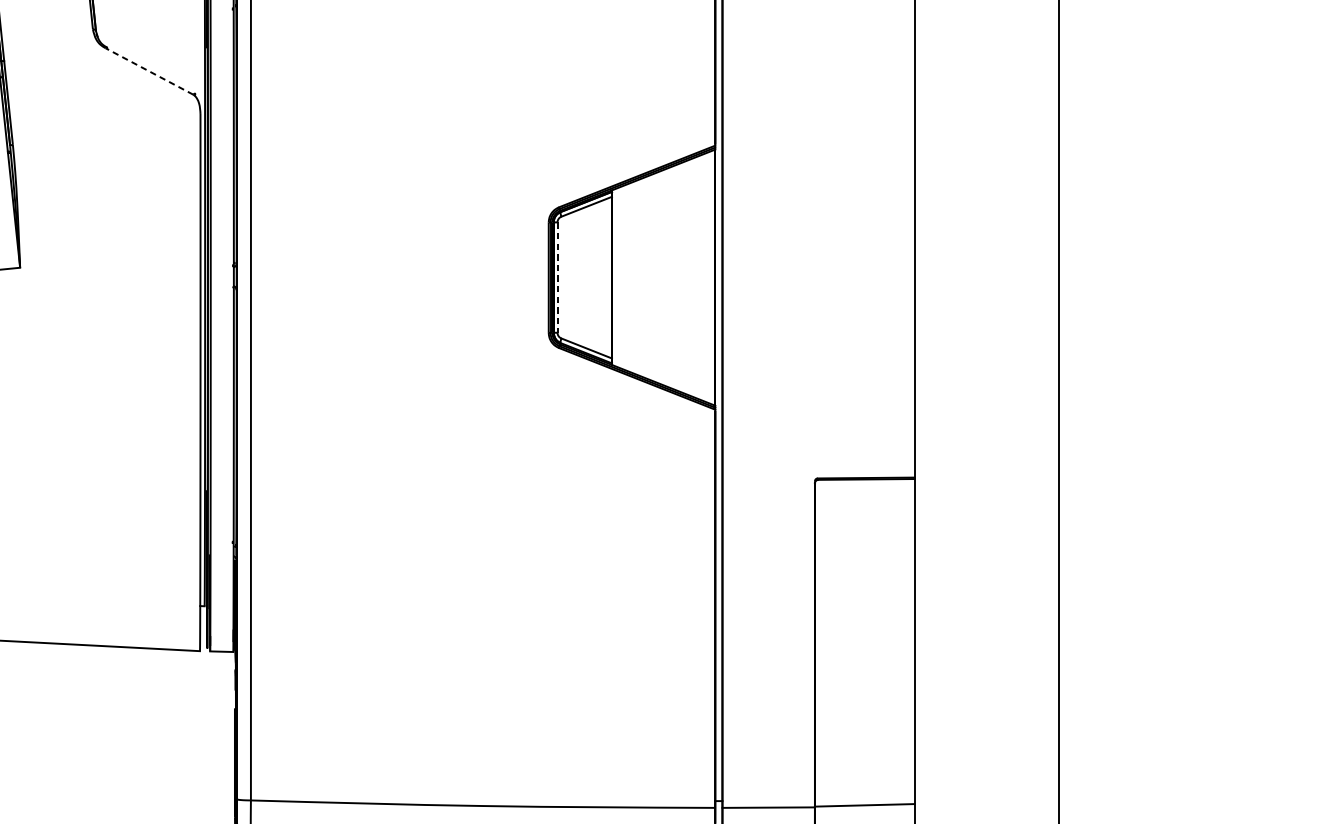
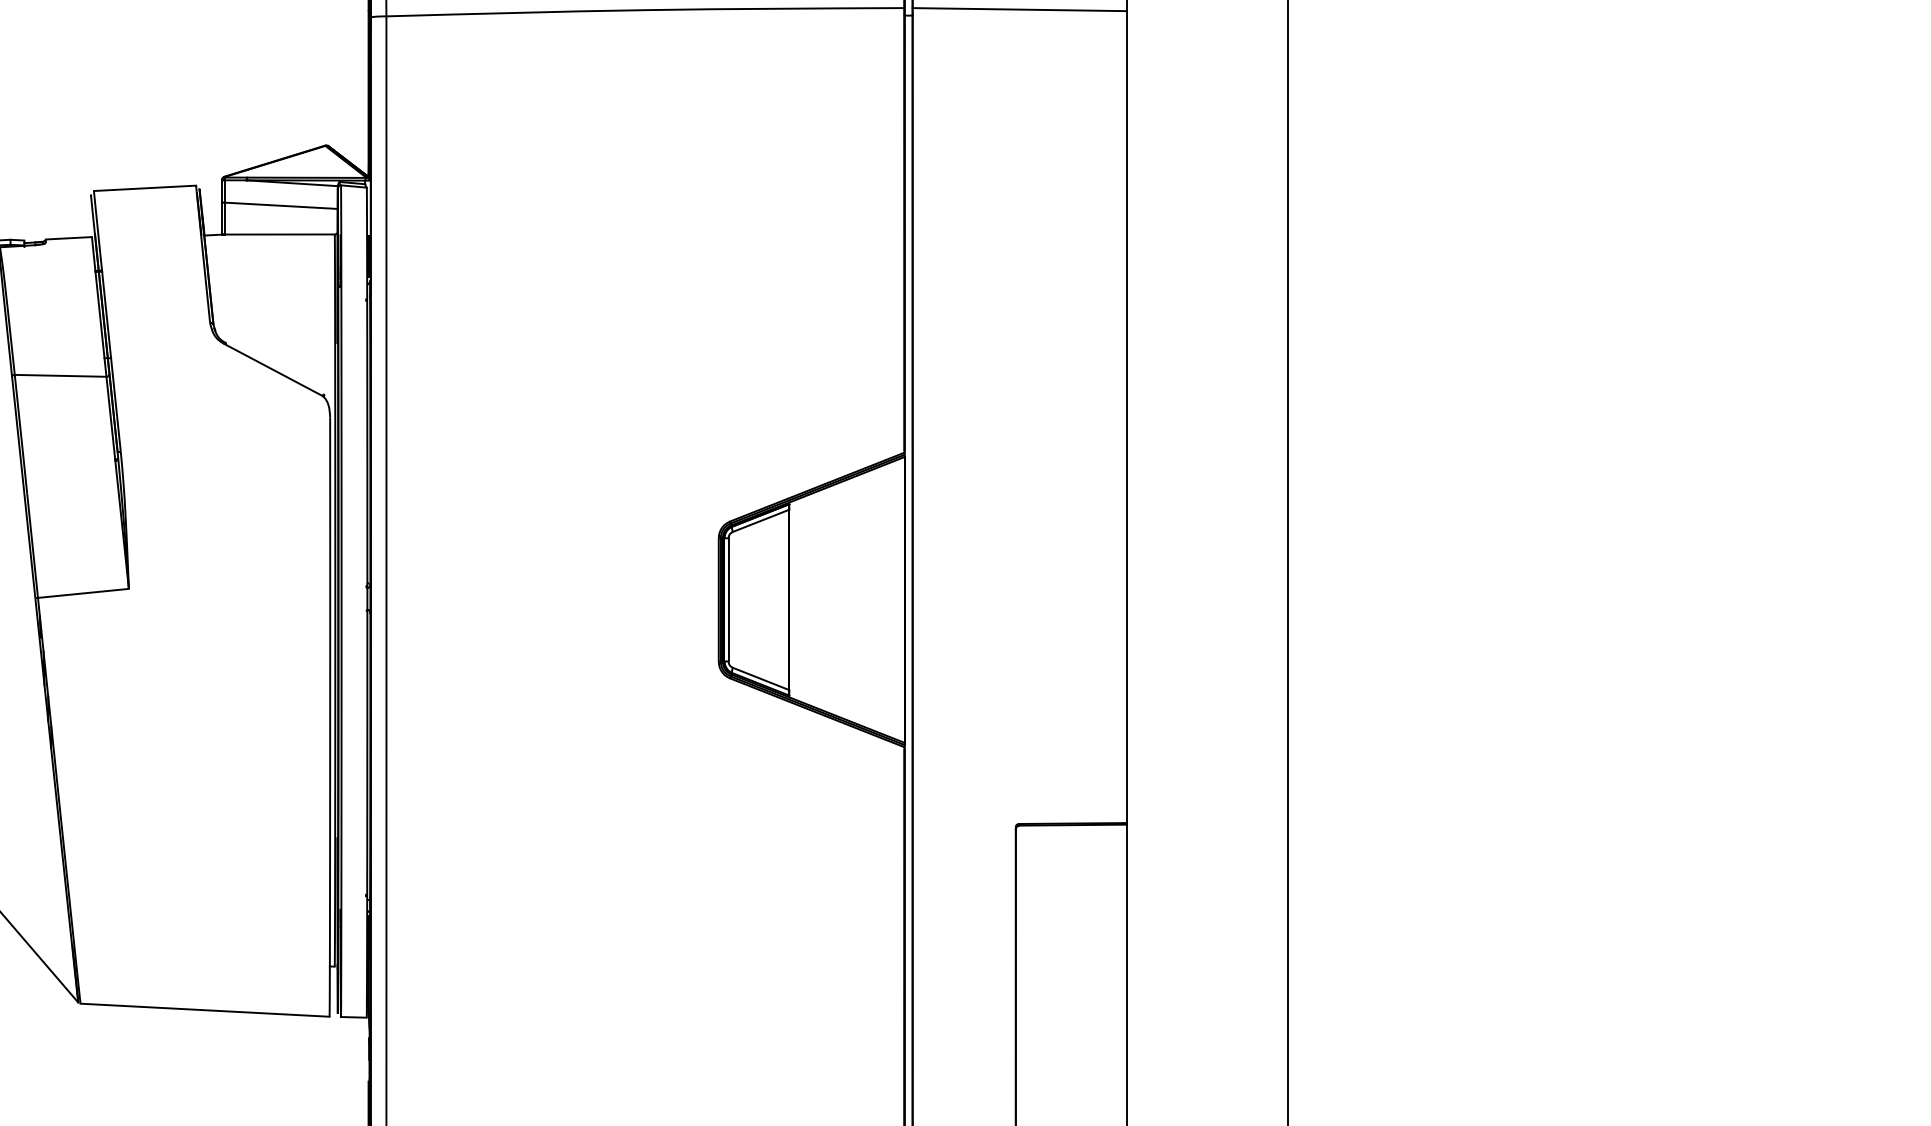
line: (148, 71) -> (272, 369), dashed -> solid
line: (557, 277) -> (728, 599), dashed -> solid

